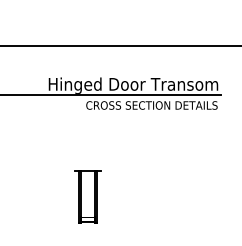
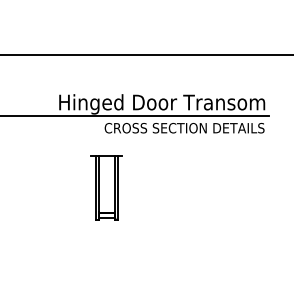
part: (87, 196) -> (106, 187), moved

